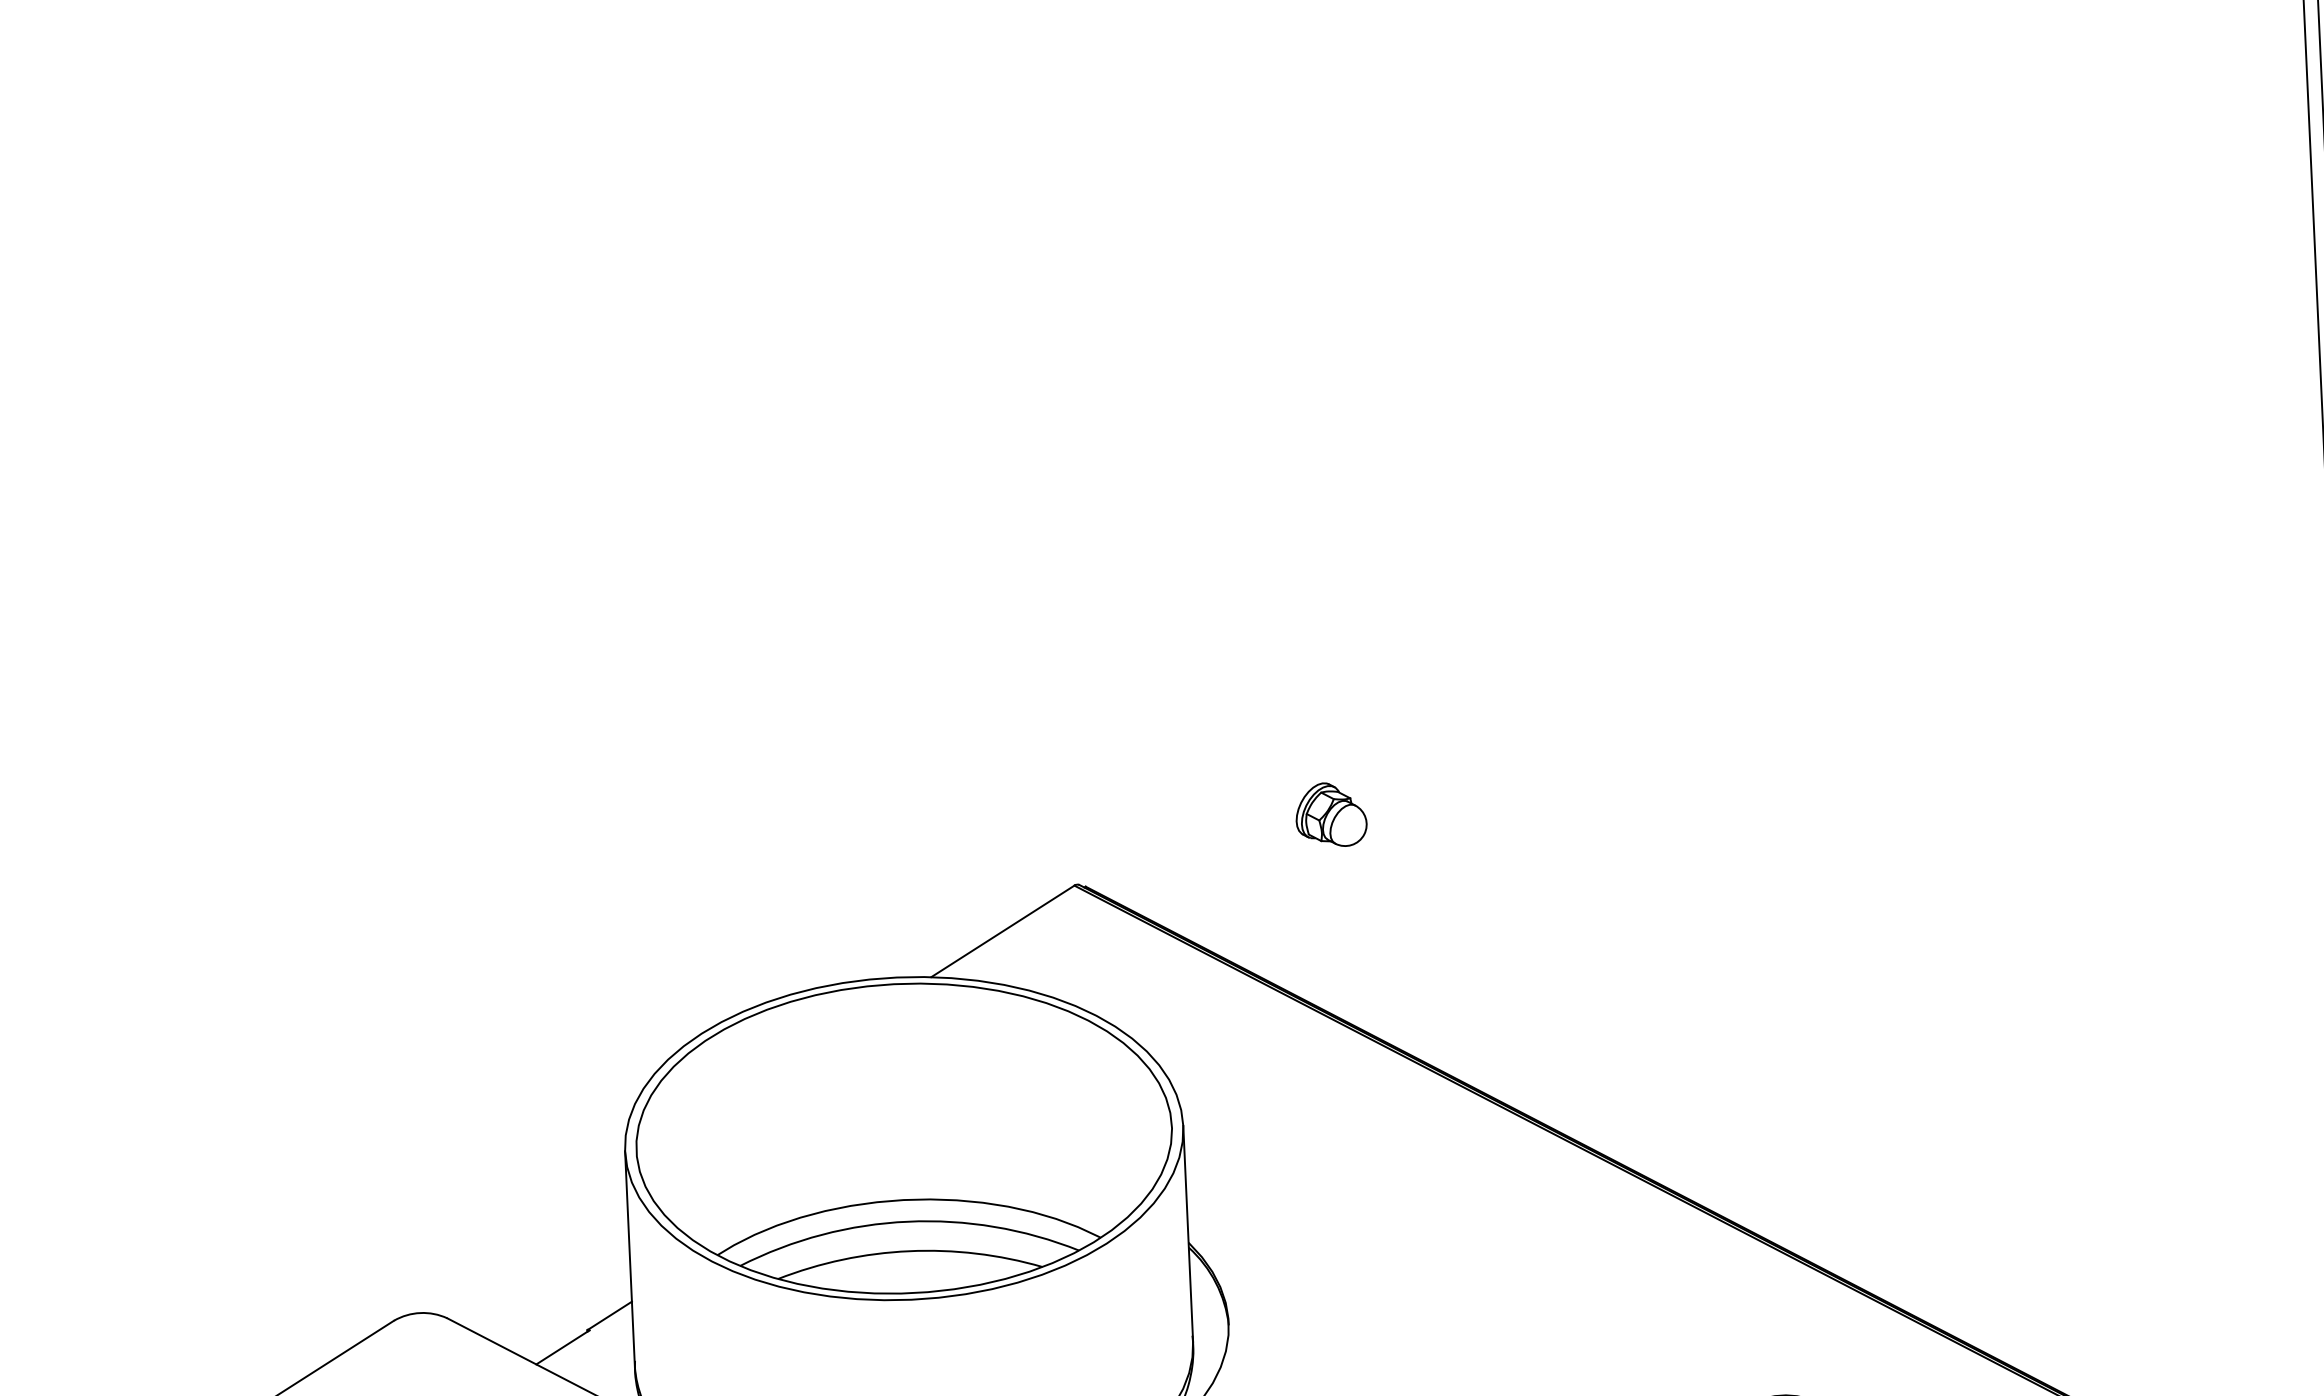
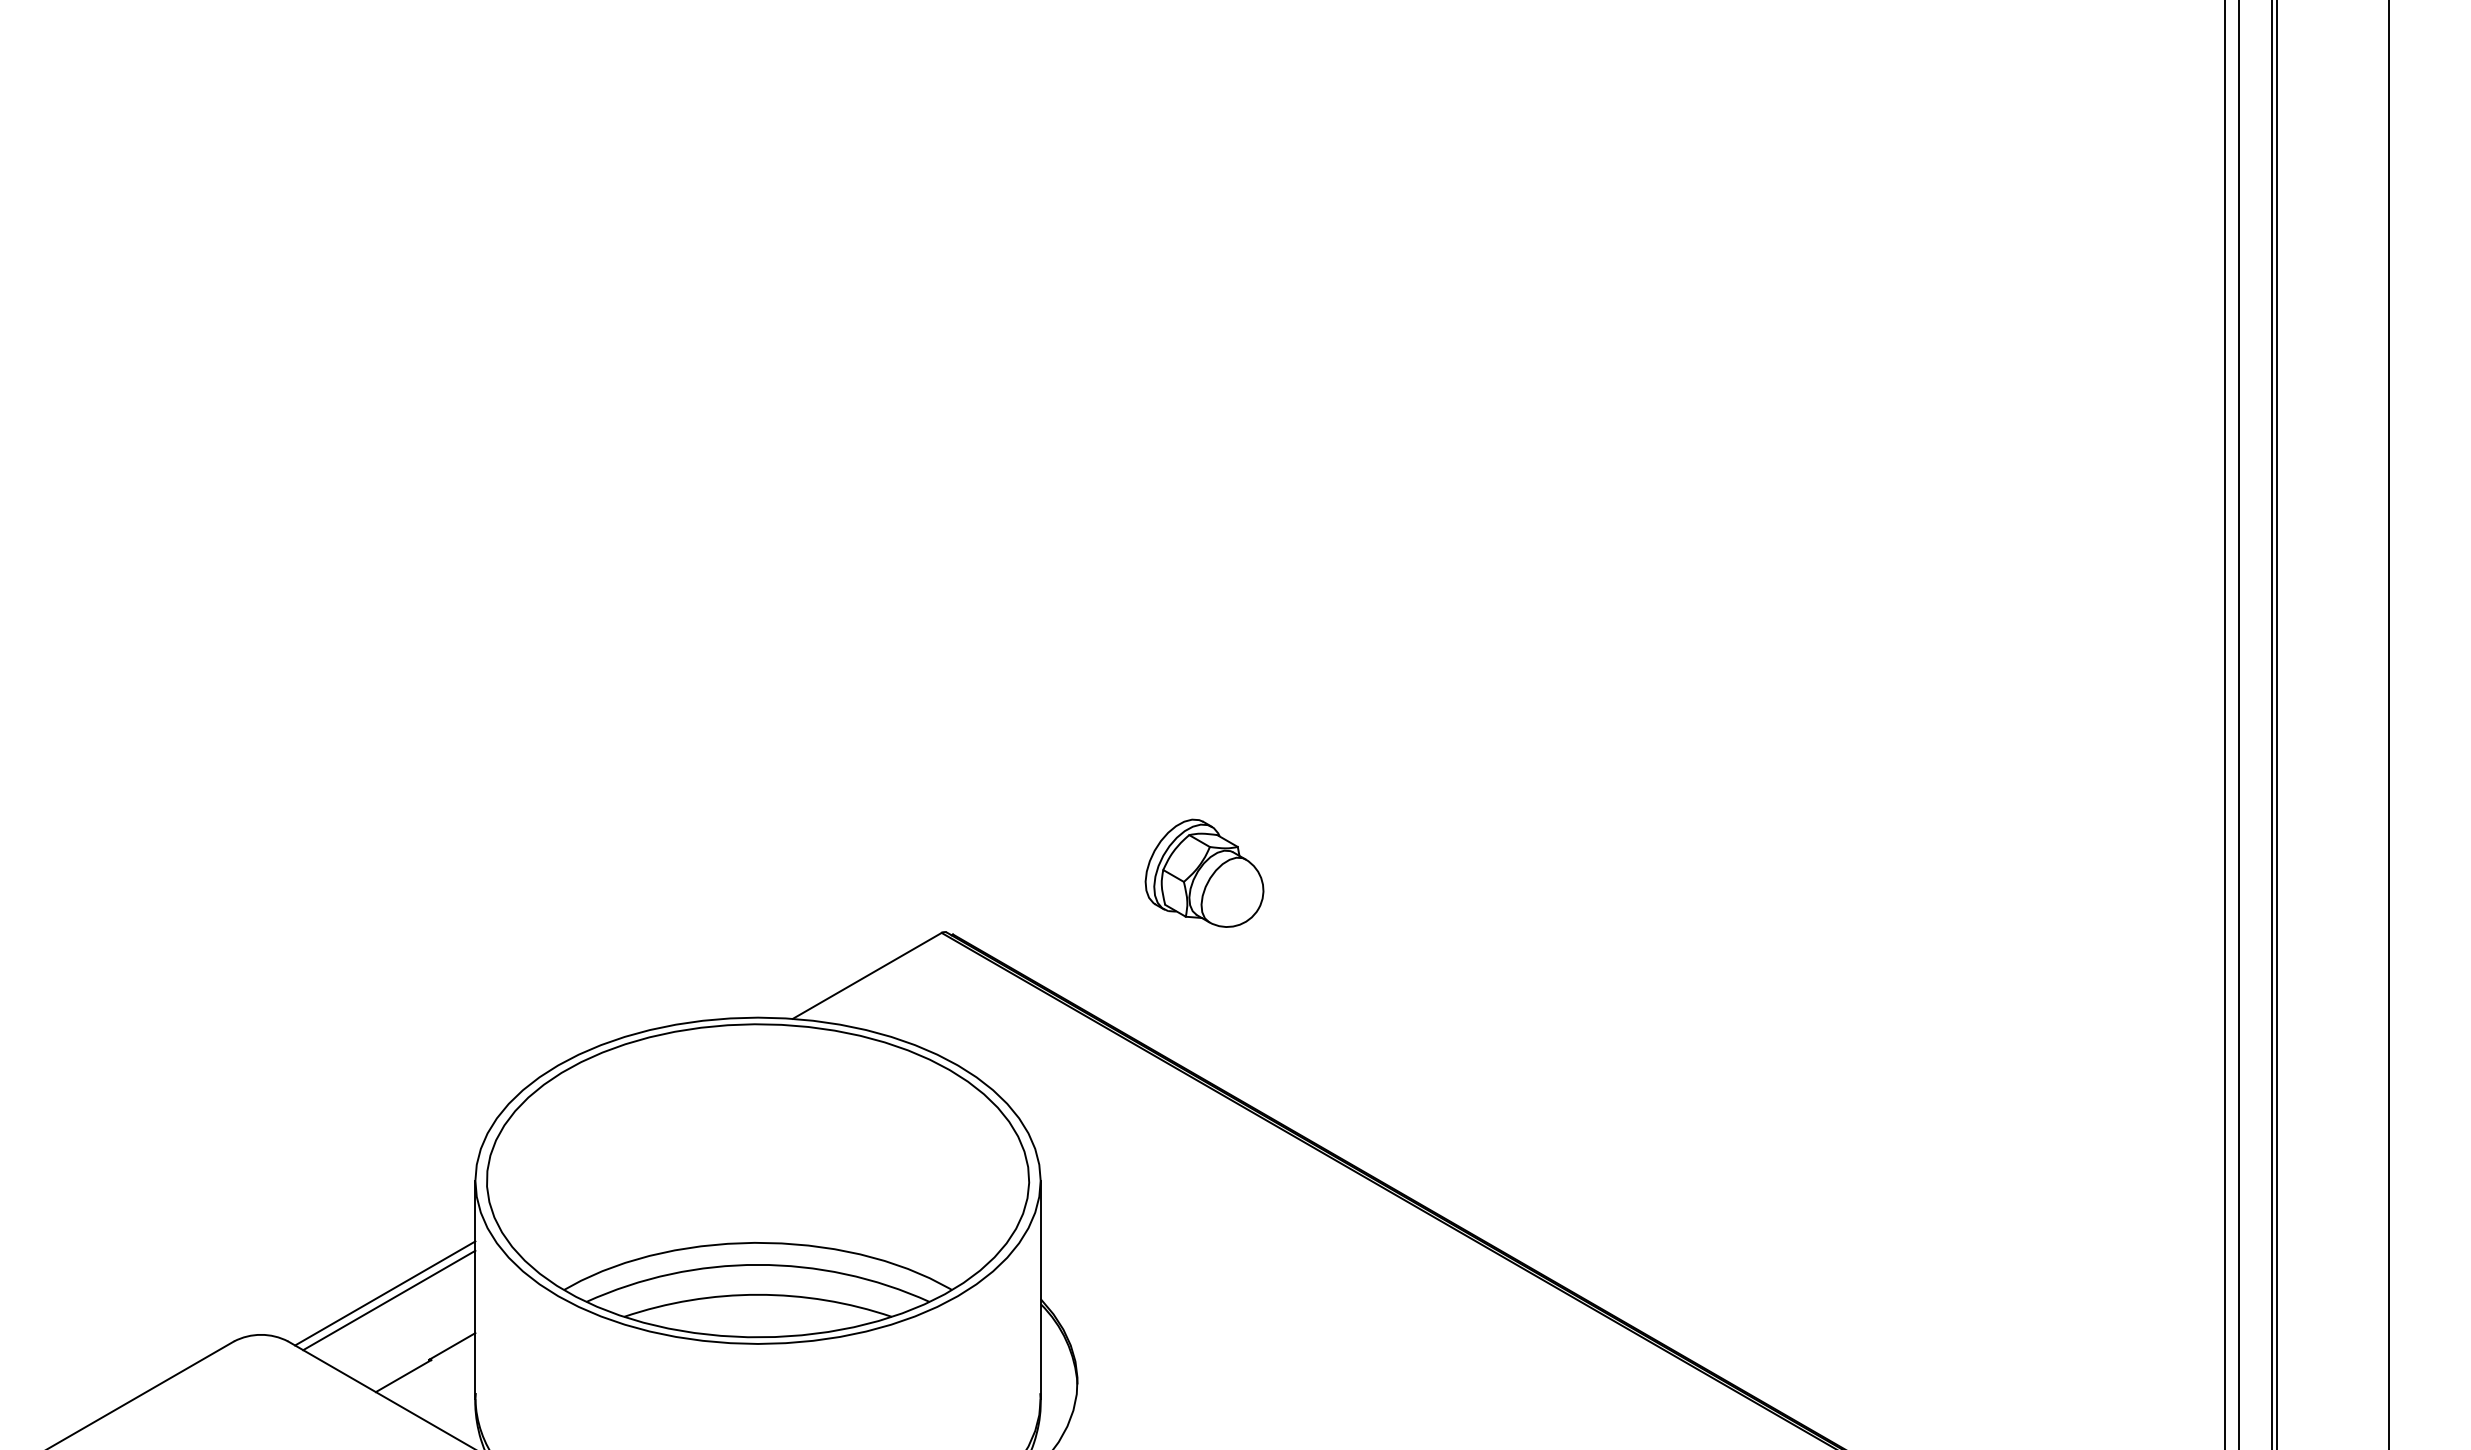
part: (1331, 814) -> (1204, 872), size x1.67
line: (541, 1266) -> (385, 1293), added
line: (545, 1273) -> (389, 1300), added

